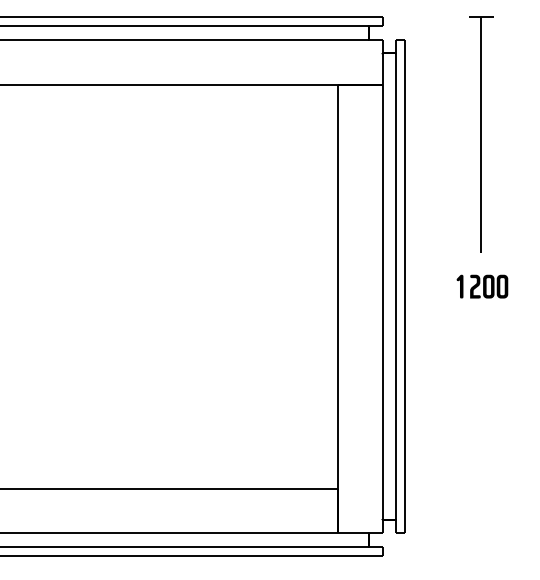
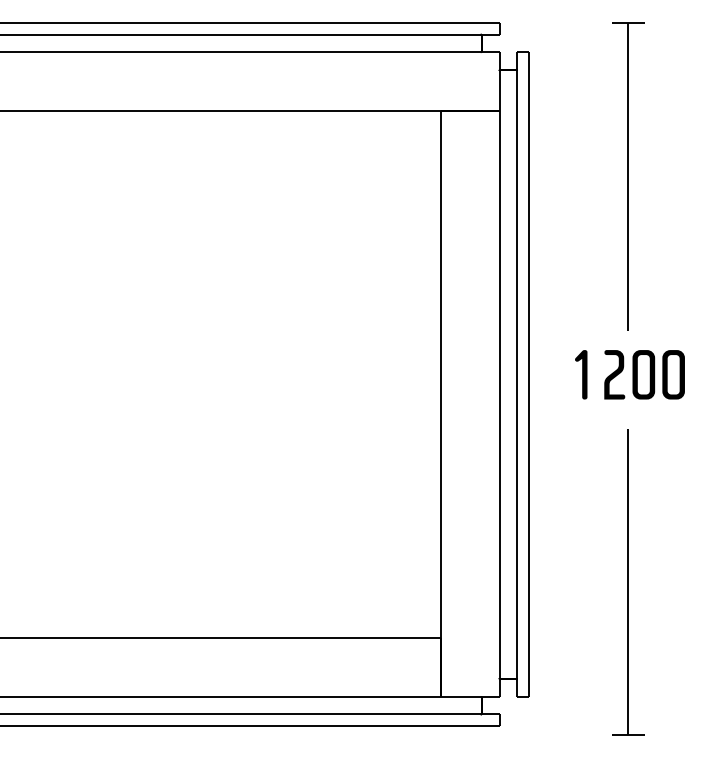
part: (482, 286) -> (630, 374), size x1.67
part: (481, 445) -> (628, 582), added

